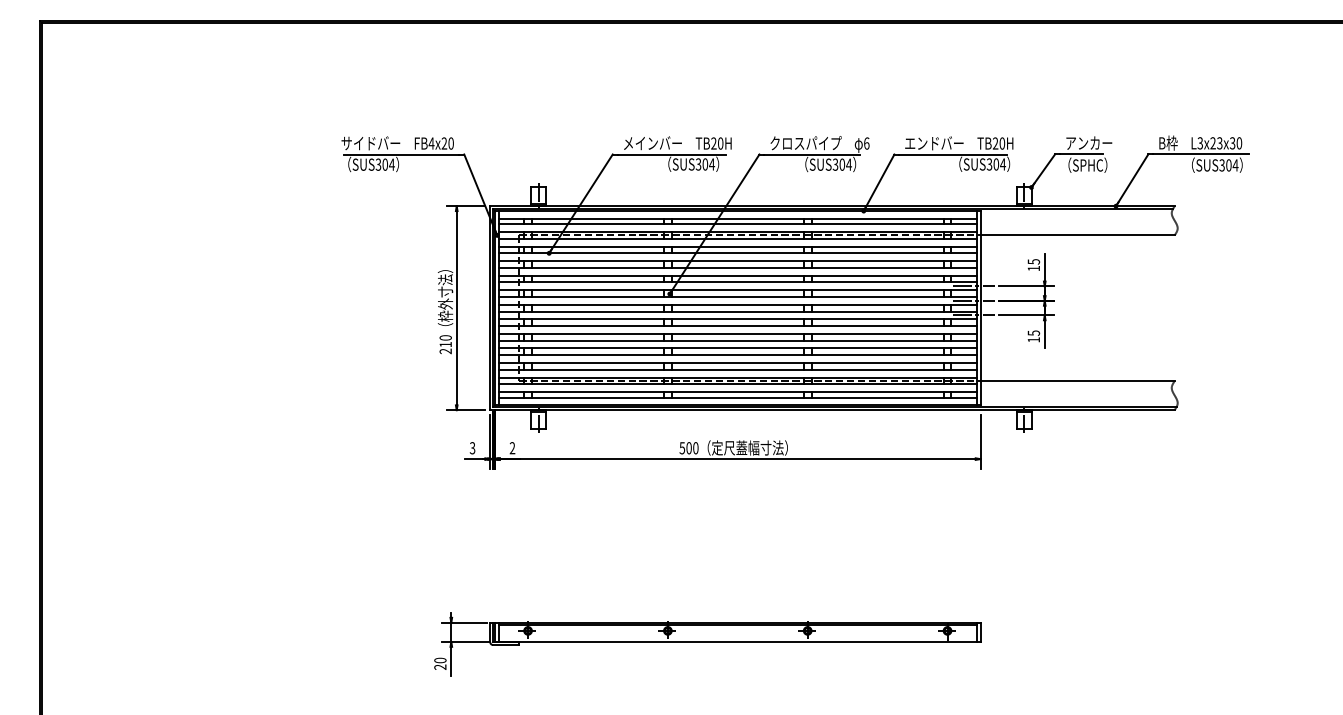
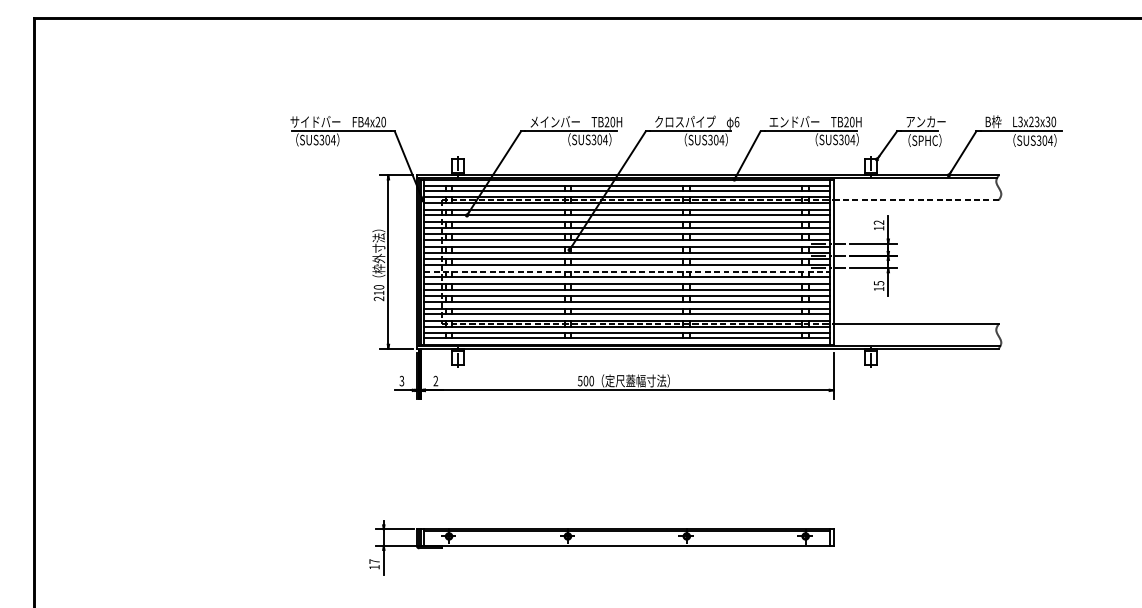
line: (1078, 235) -> (916, 200), solid -> dashed
text: (1033, 261) -> (878, 222), 15 -> 12
line: (737, 319) -> (627, 271), solid -> dashed
text: (440, 663) -> (374, 564), 20 -> 17

